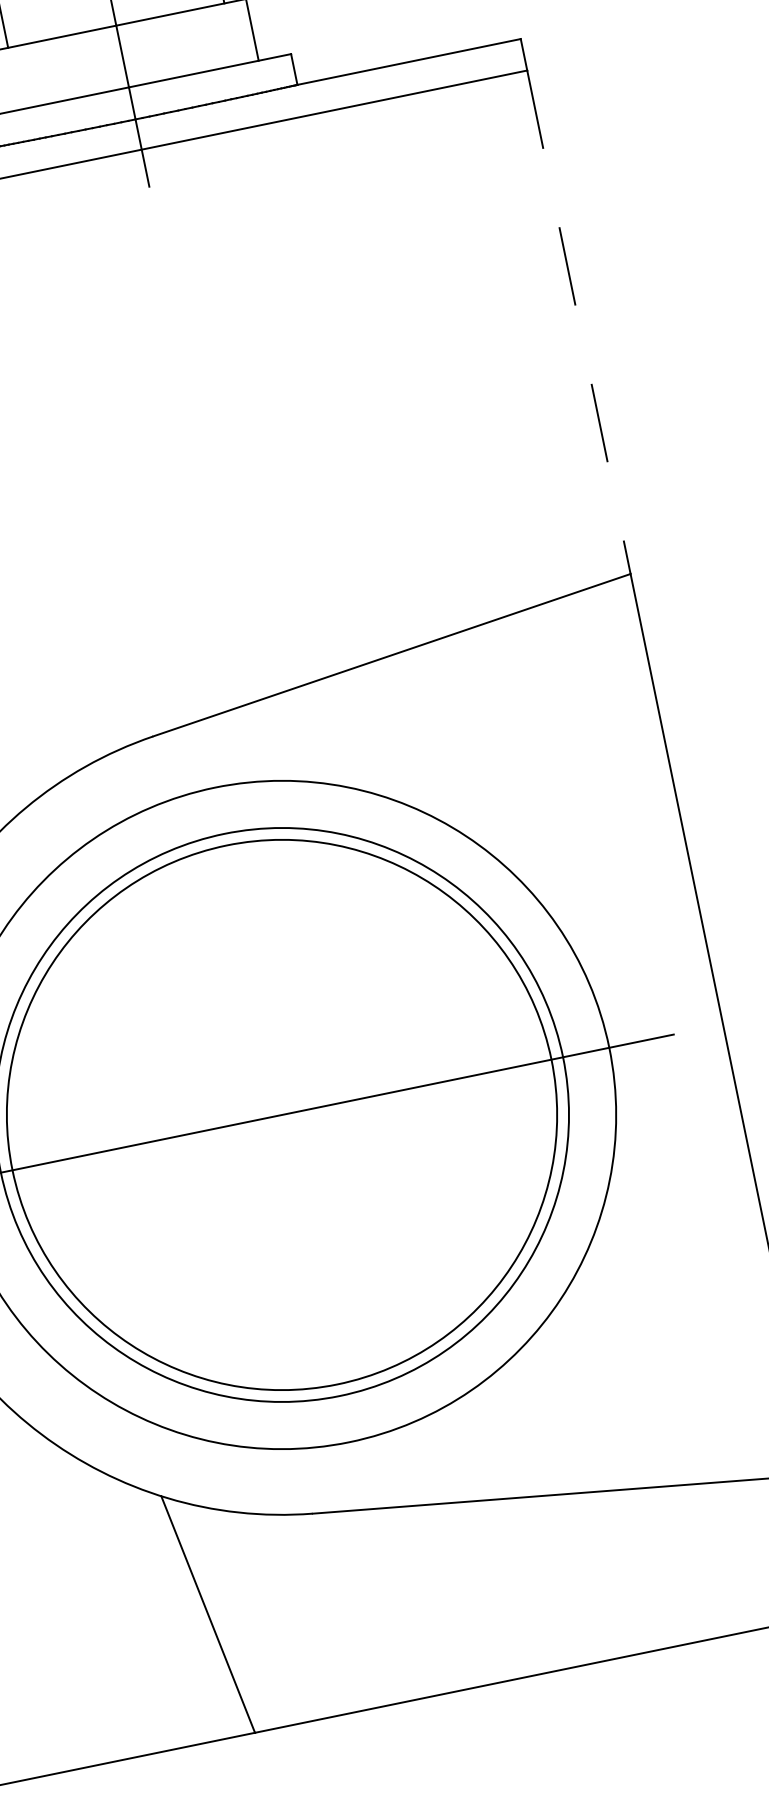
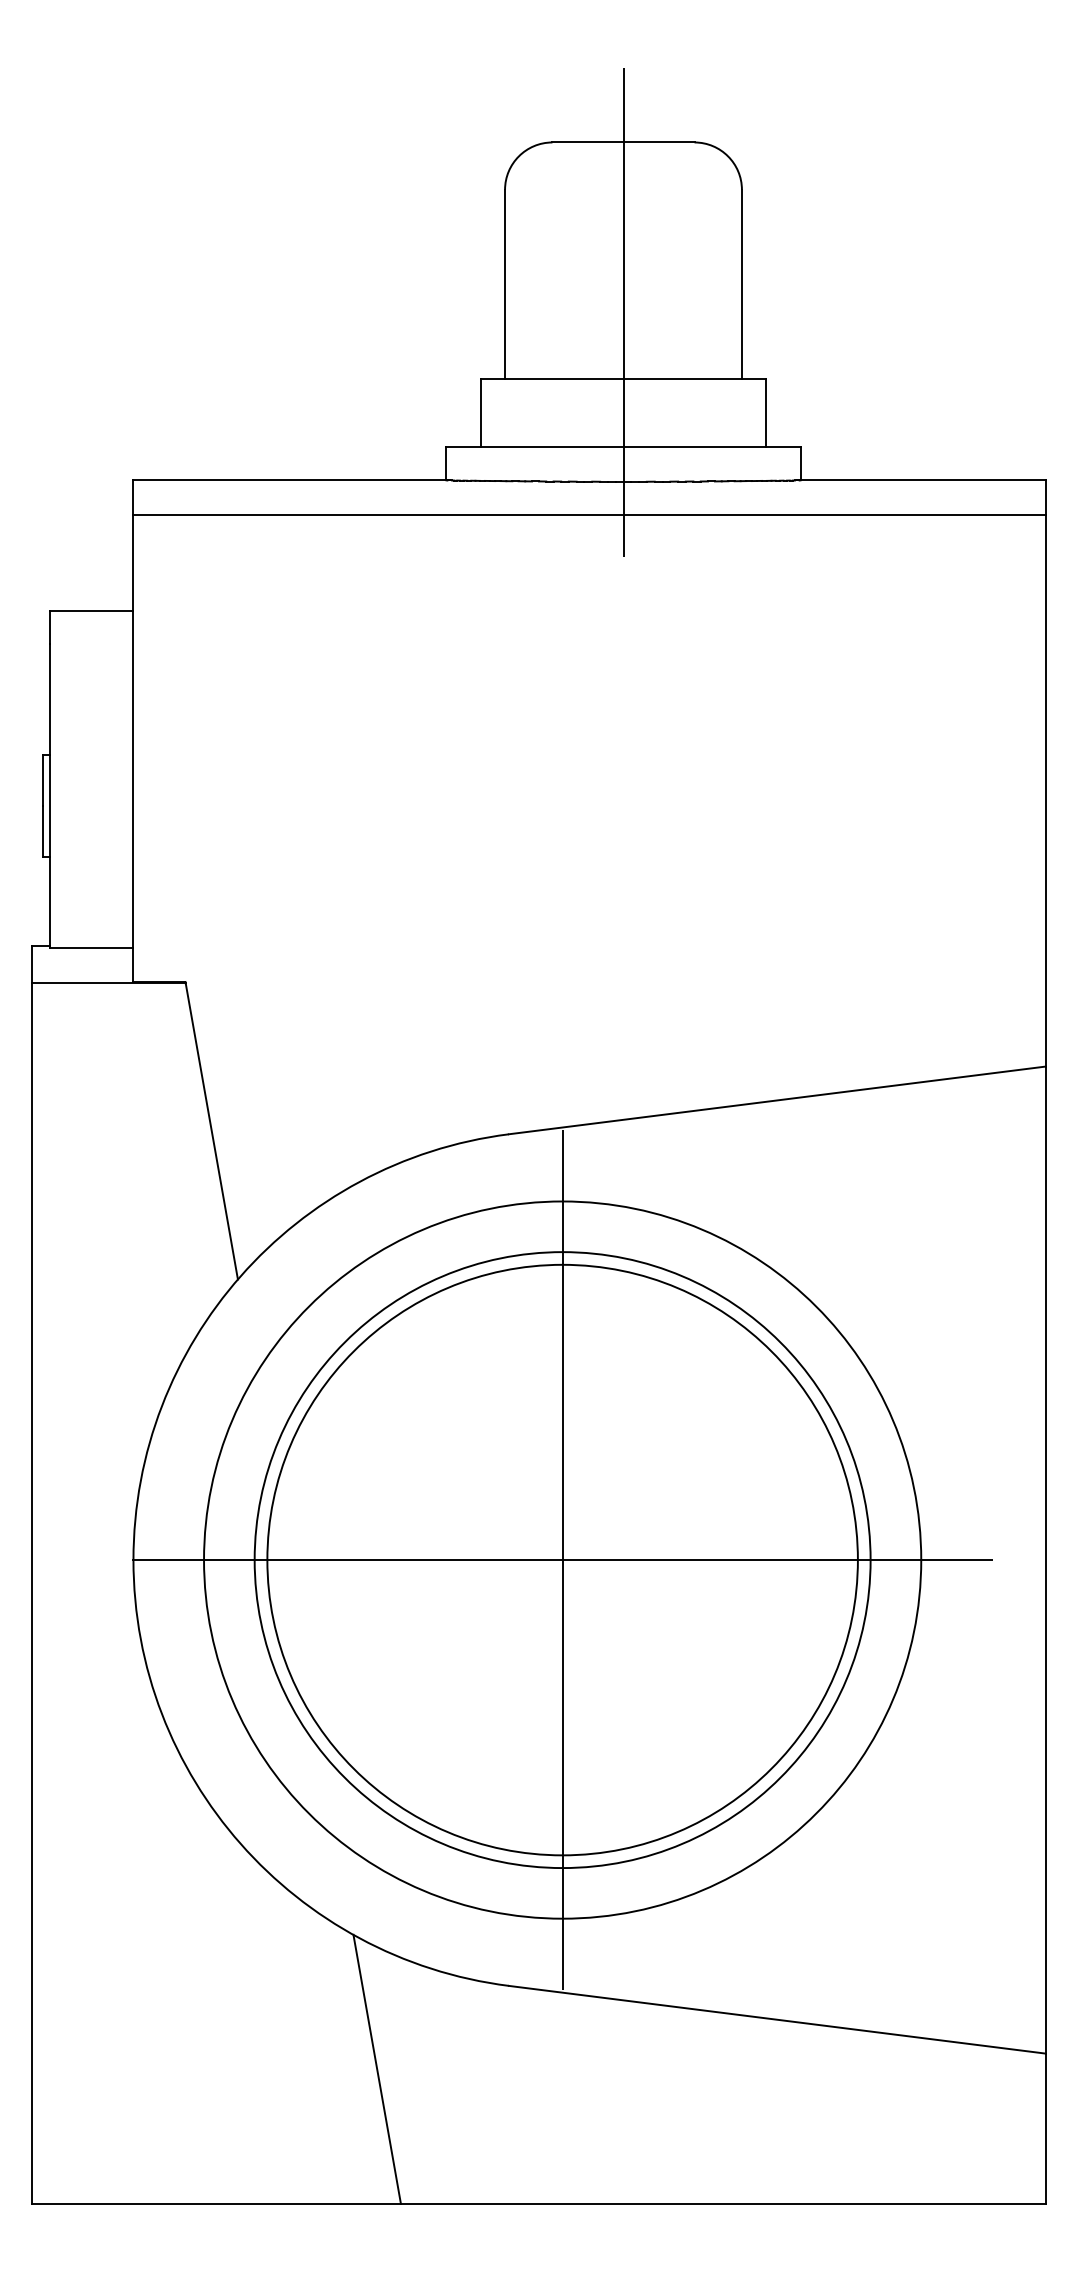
line: (578, 322) -> (1045, 790), dashed -> solid
line: (281, 1114) -> (562, 1559), added

